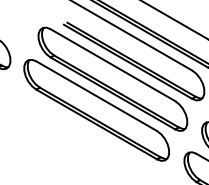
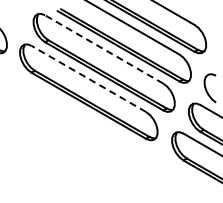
line: (112, 65) -> (103, 49), solid -> dashed
line: (96, 95) -> (88, 78), solid -> dashed

